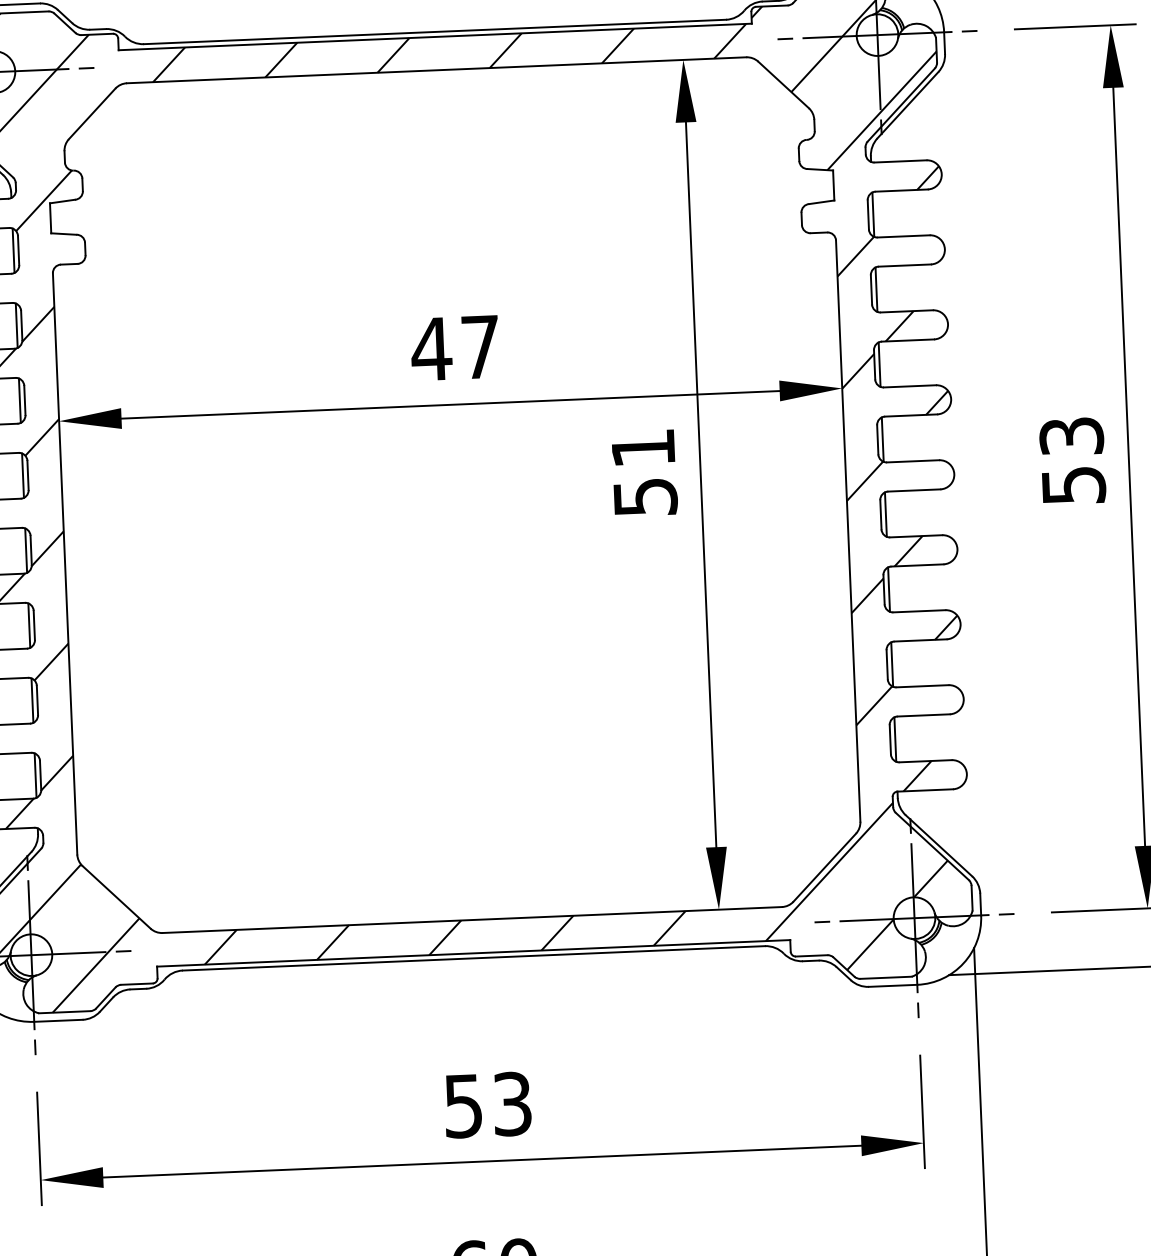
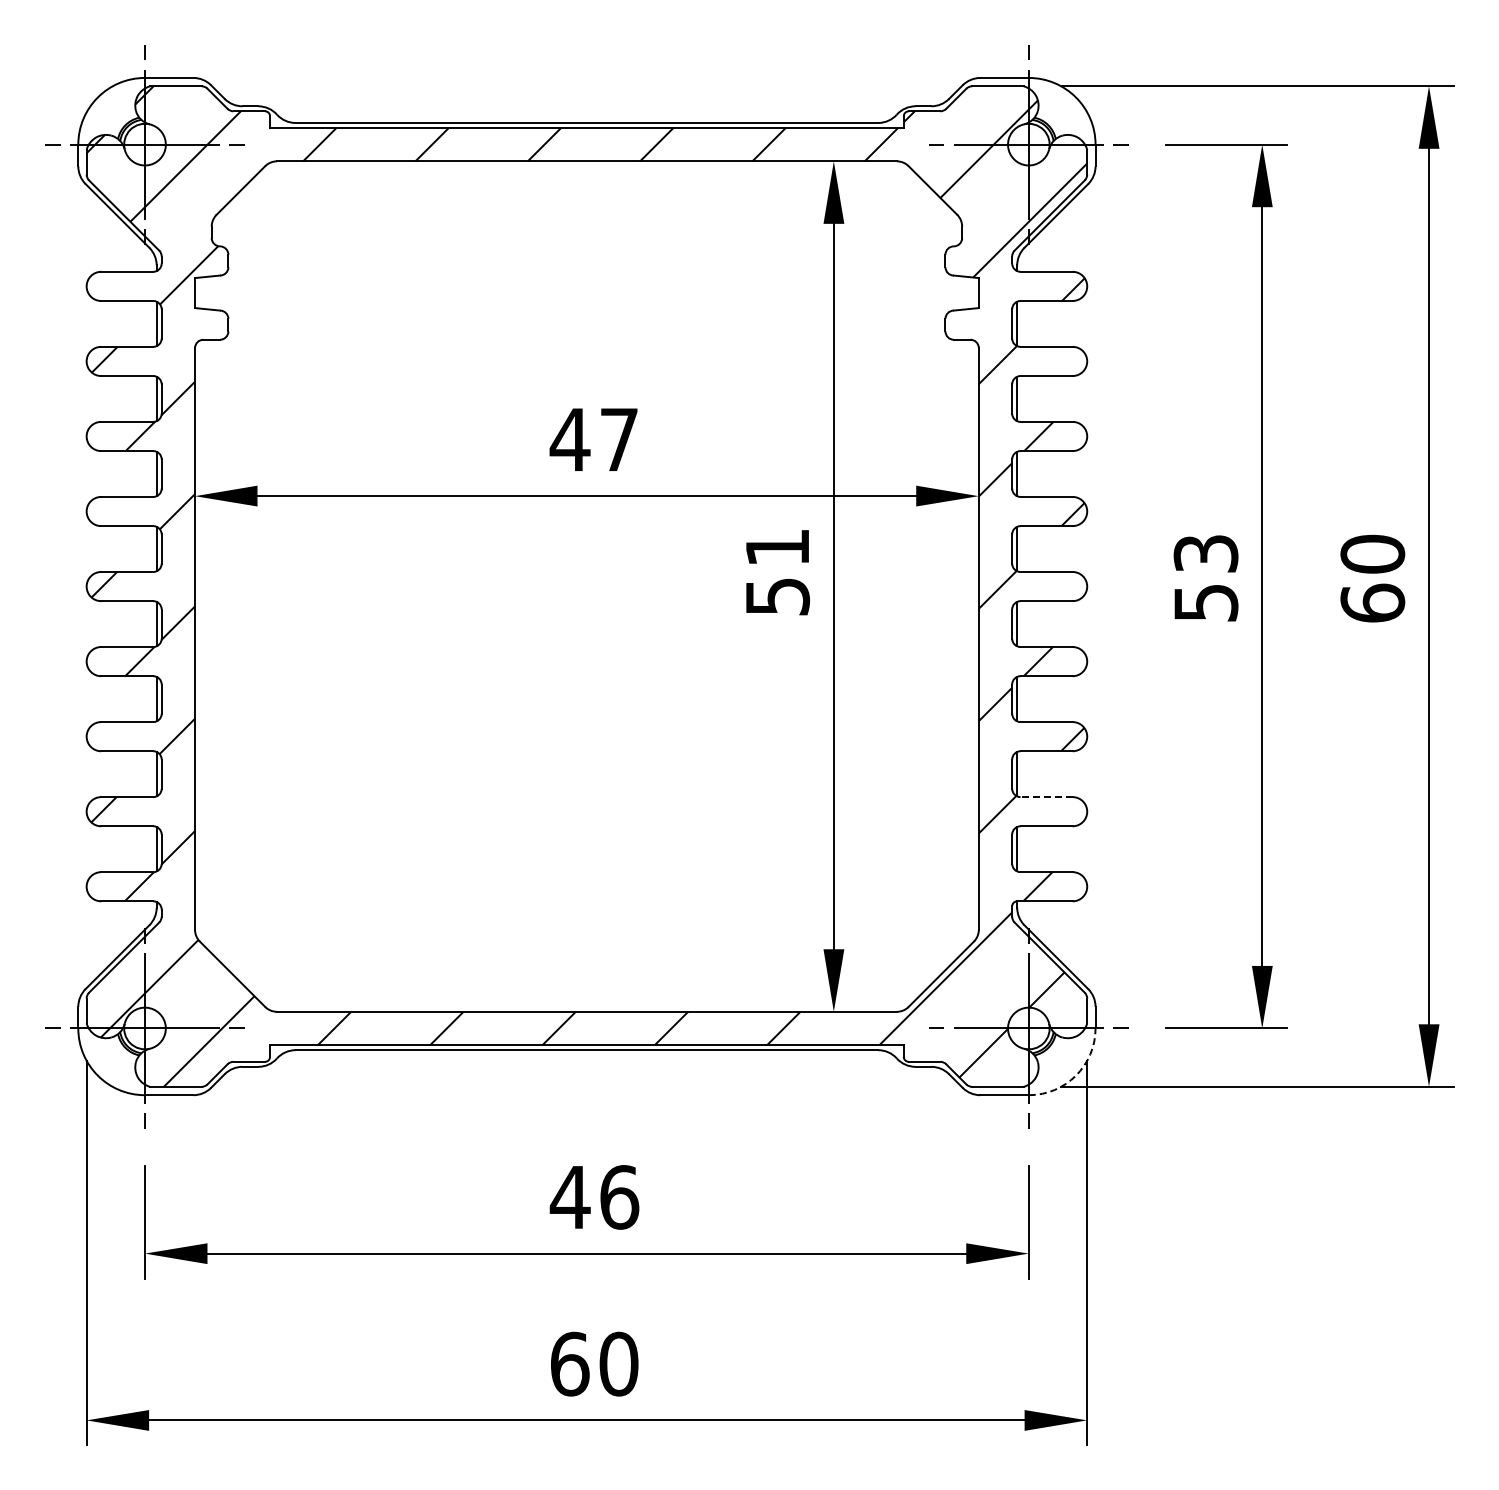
line: (922, 686) -> (1046, 797), solid -> dashed
arc: (964, 963) -> (1076, 1075), solid -> dashed
text: (487, 1105) -> (594, 1197), 53 -> 46

